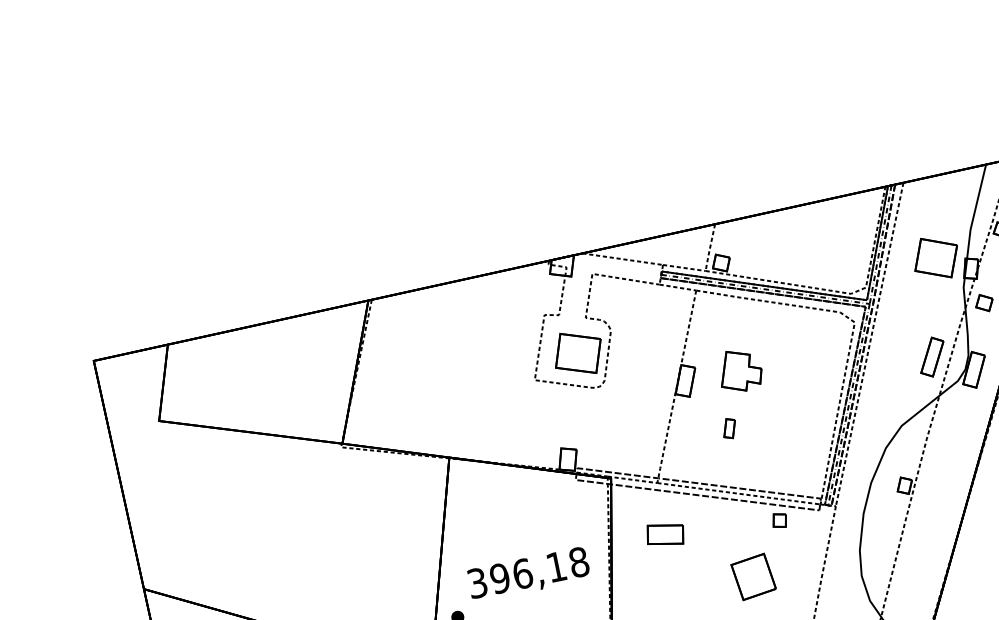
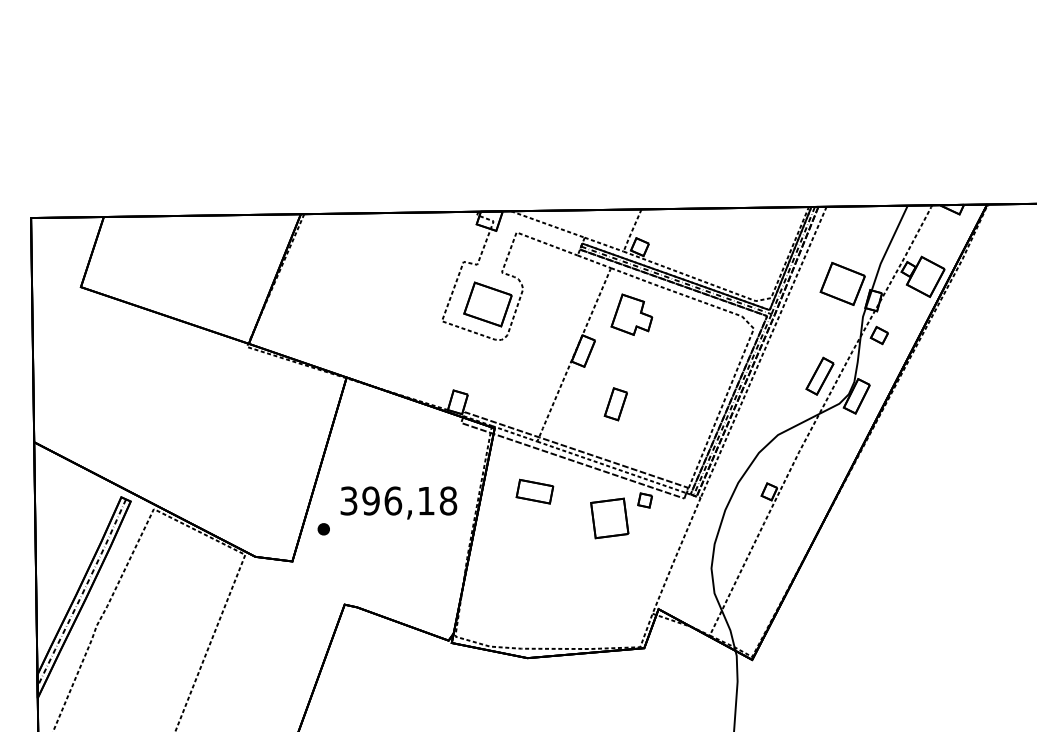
part: (739, 370) -> (631, 314), moved
part: (729, 428) -> (615, 404), size x1.67
part: (753, 577) -> (609, 518), moved

